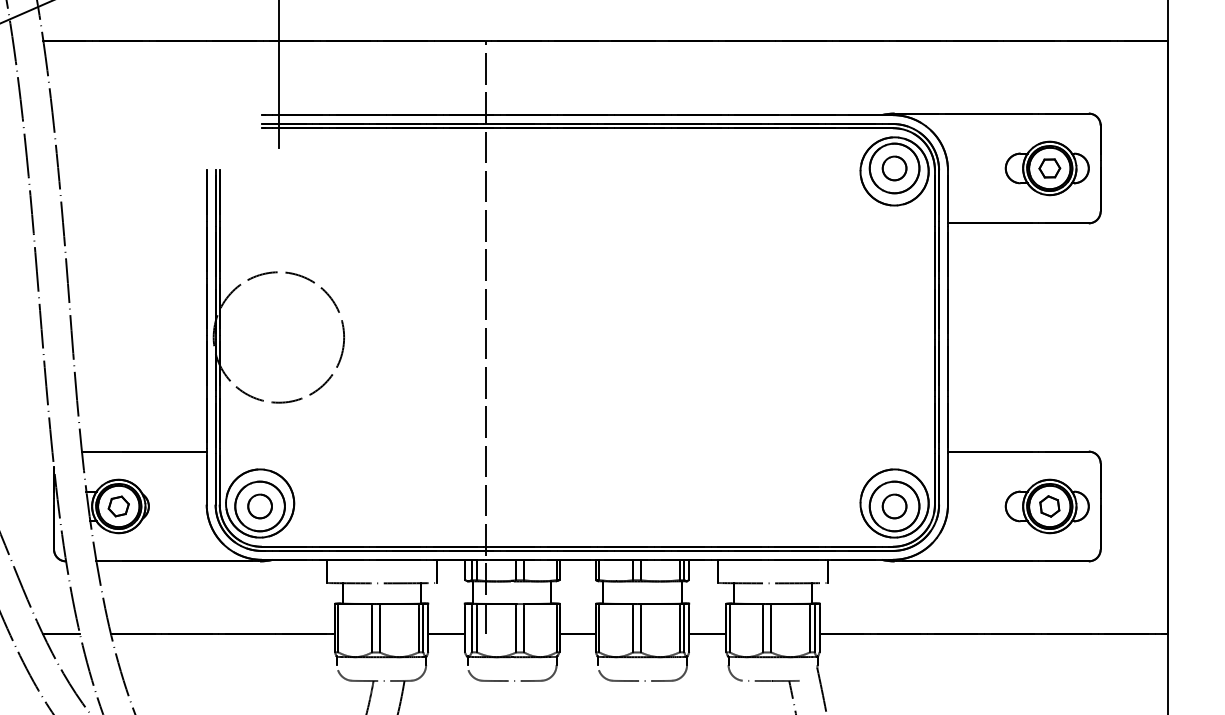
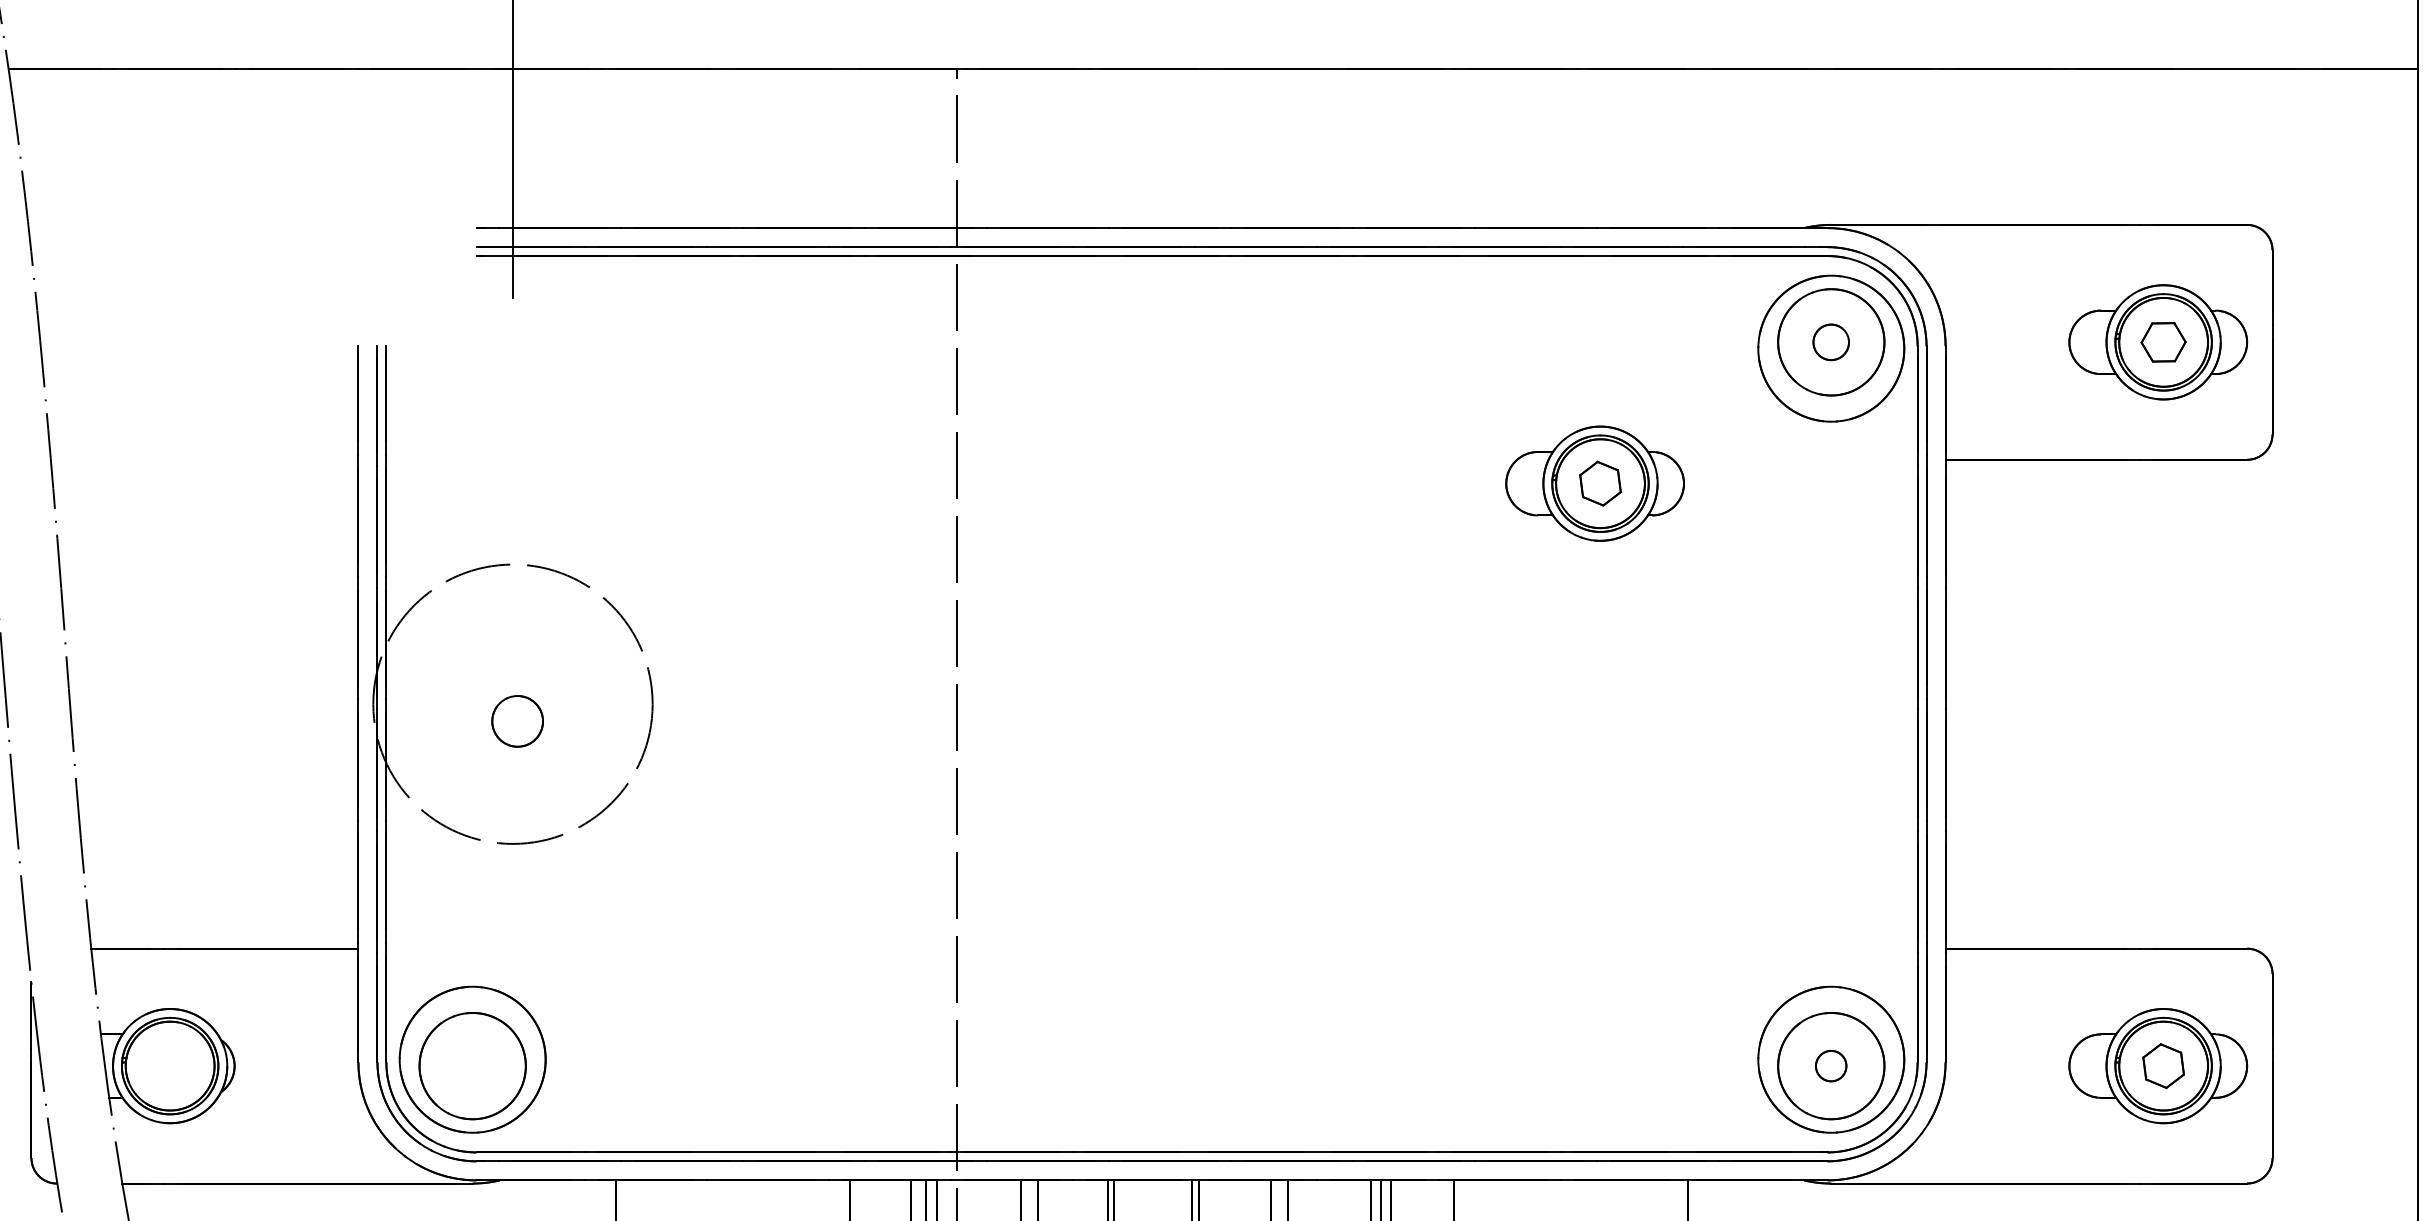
part: (894, 168) -> (1831, 342), size x0.7
part: (783, 234) -> (1593, 483), added
part: (118, 506) -> (169, 1066), removed
part: (259, 506) -> (516, 721), moved
part: (894, 506) -> (1831, 1066), size x0.6

